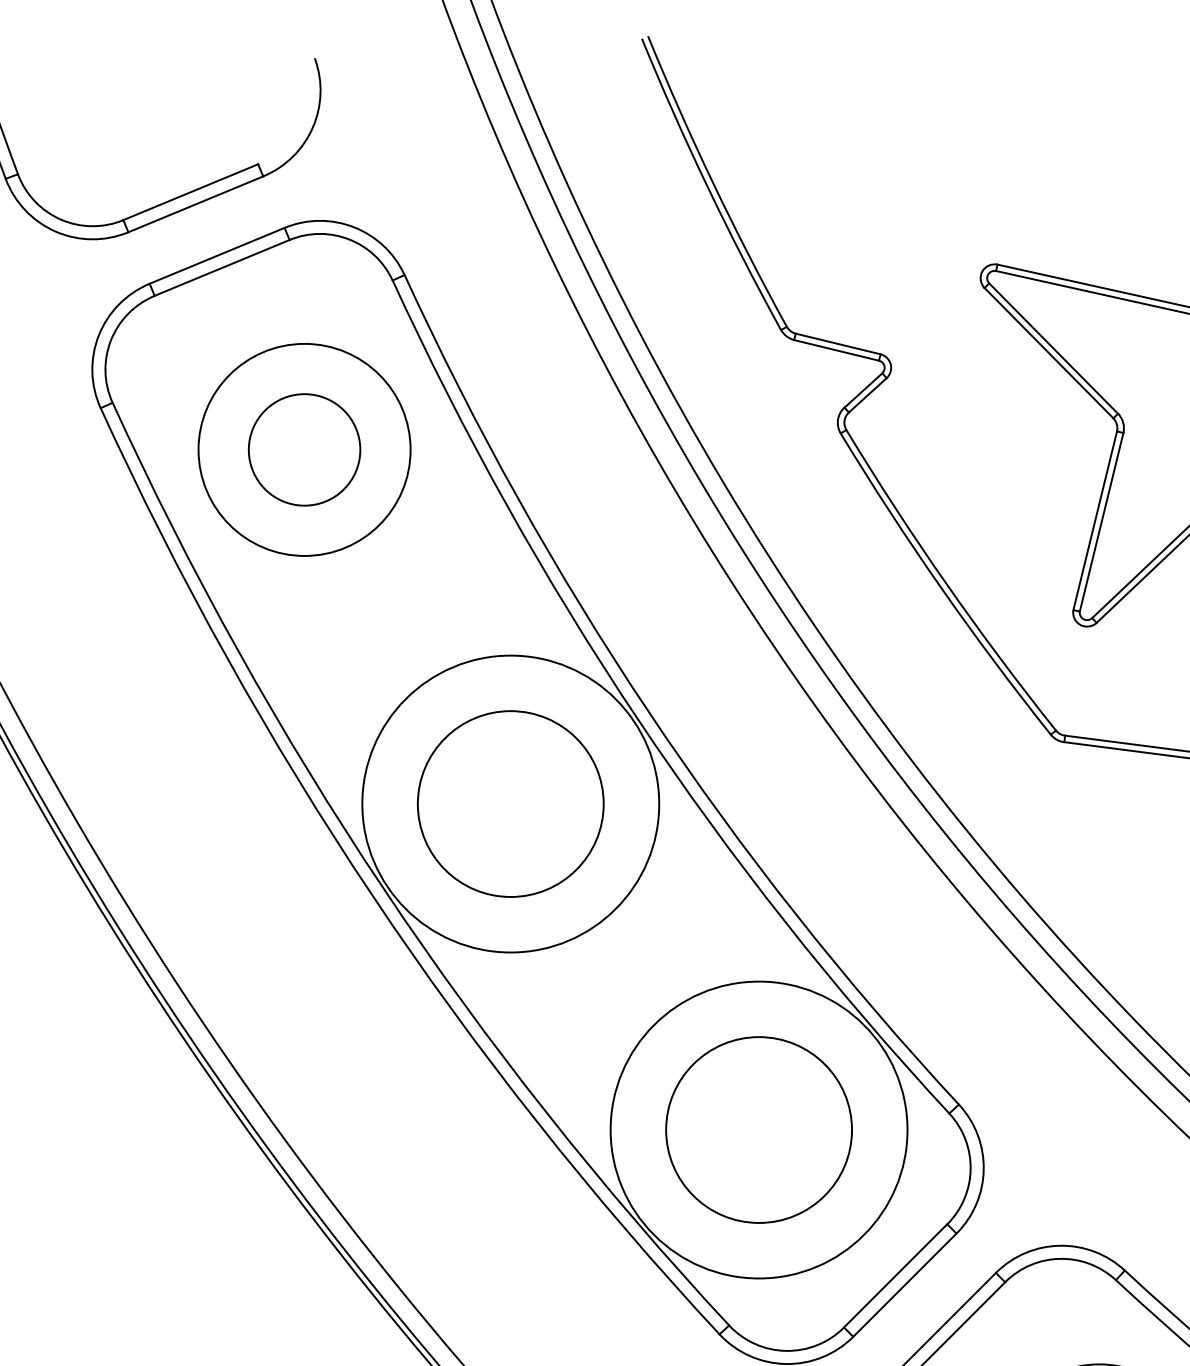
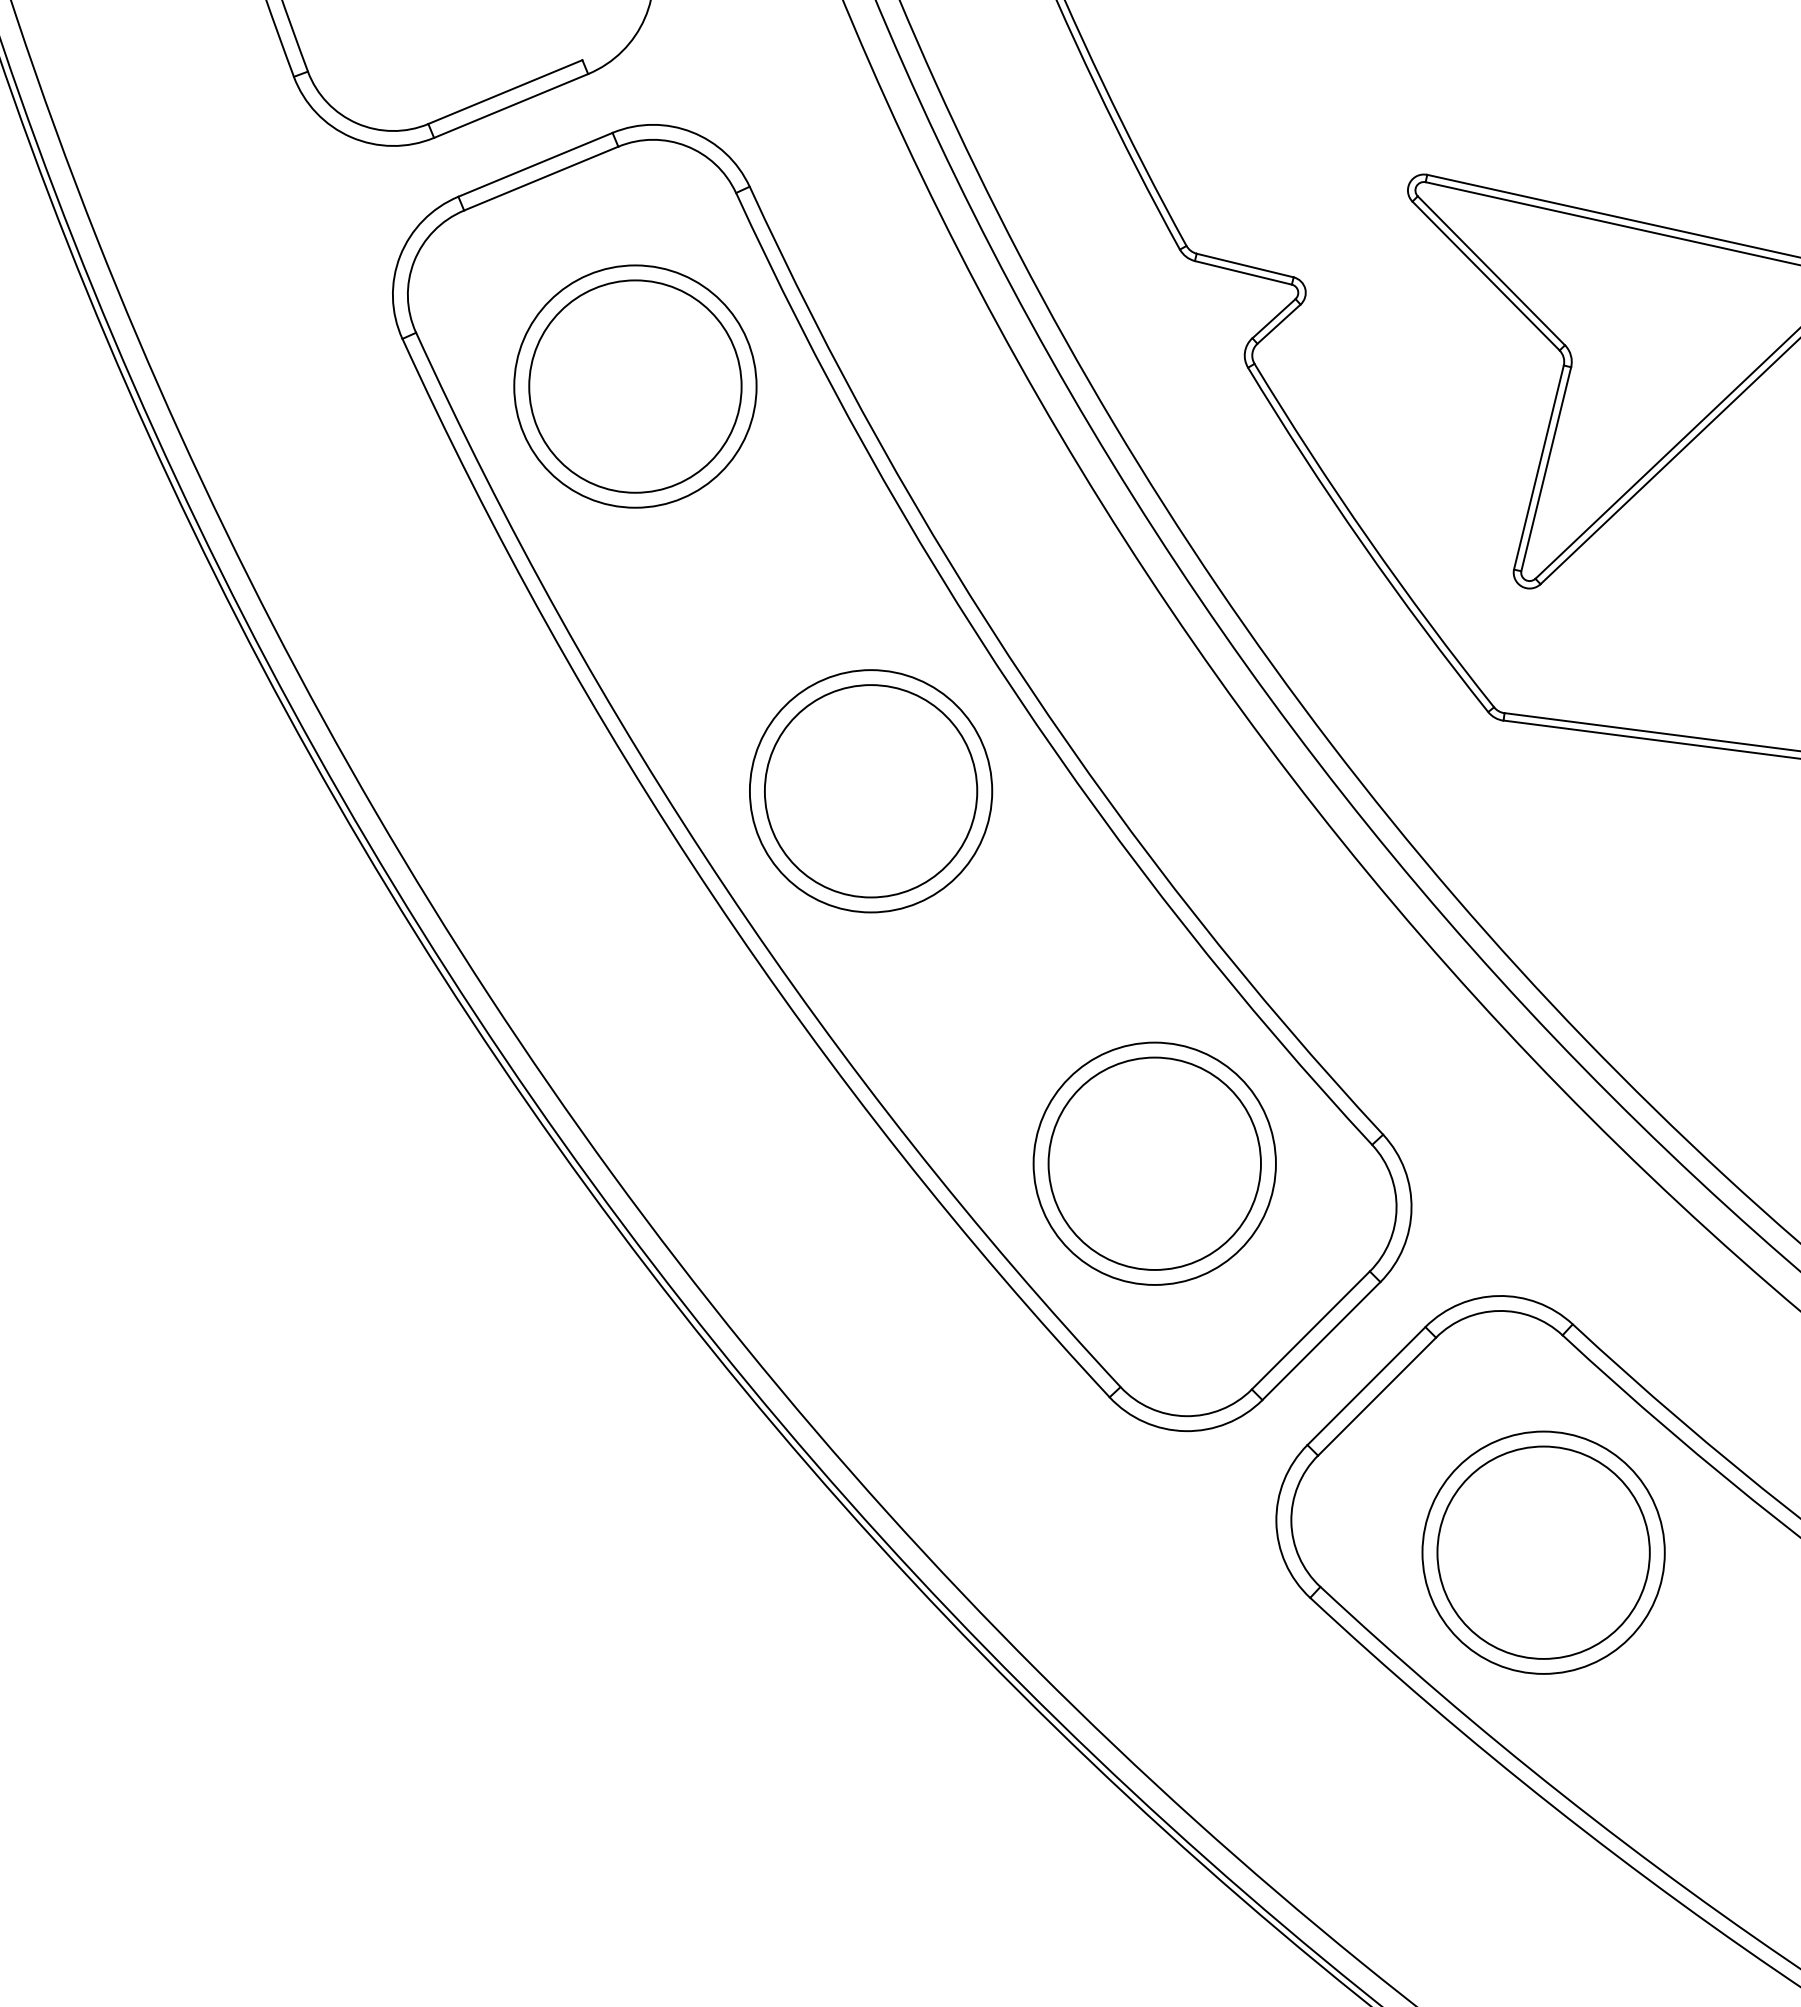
circle: (304, 449) -> (635, 386), size x1.67
circle: (510, 804) -> (870, 791), size x0.71
circle: (758, 1129) -> (1154, 1163), size x0.71

